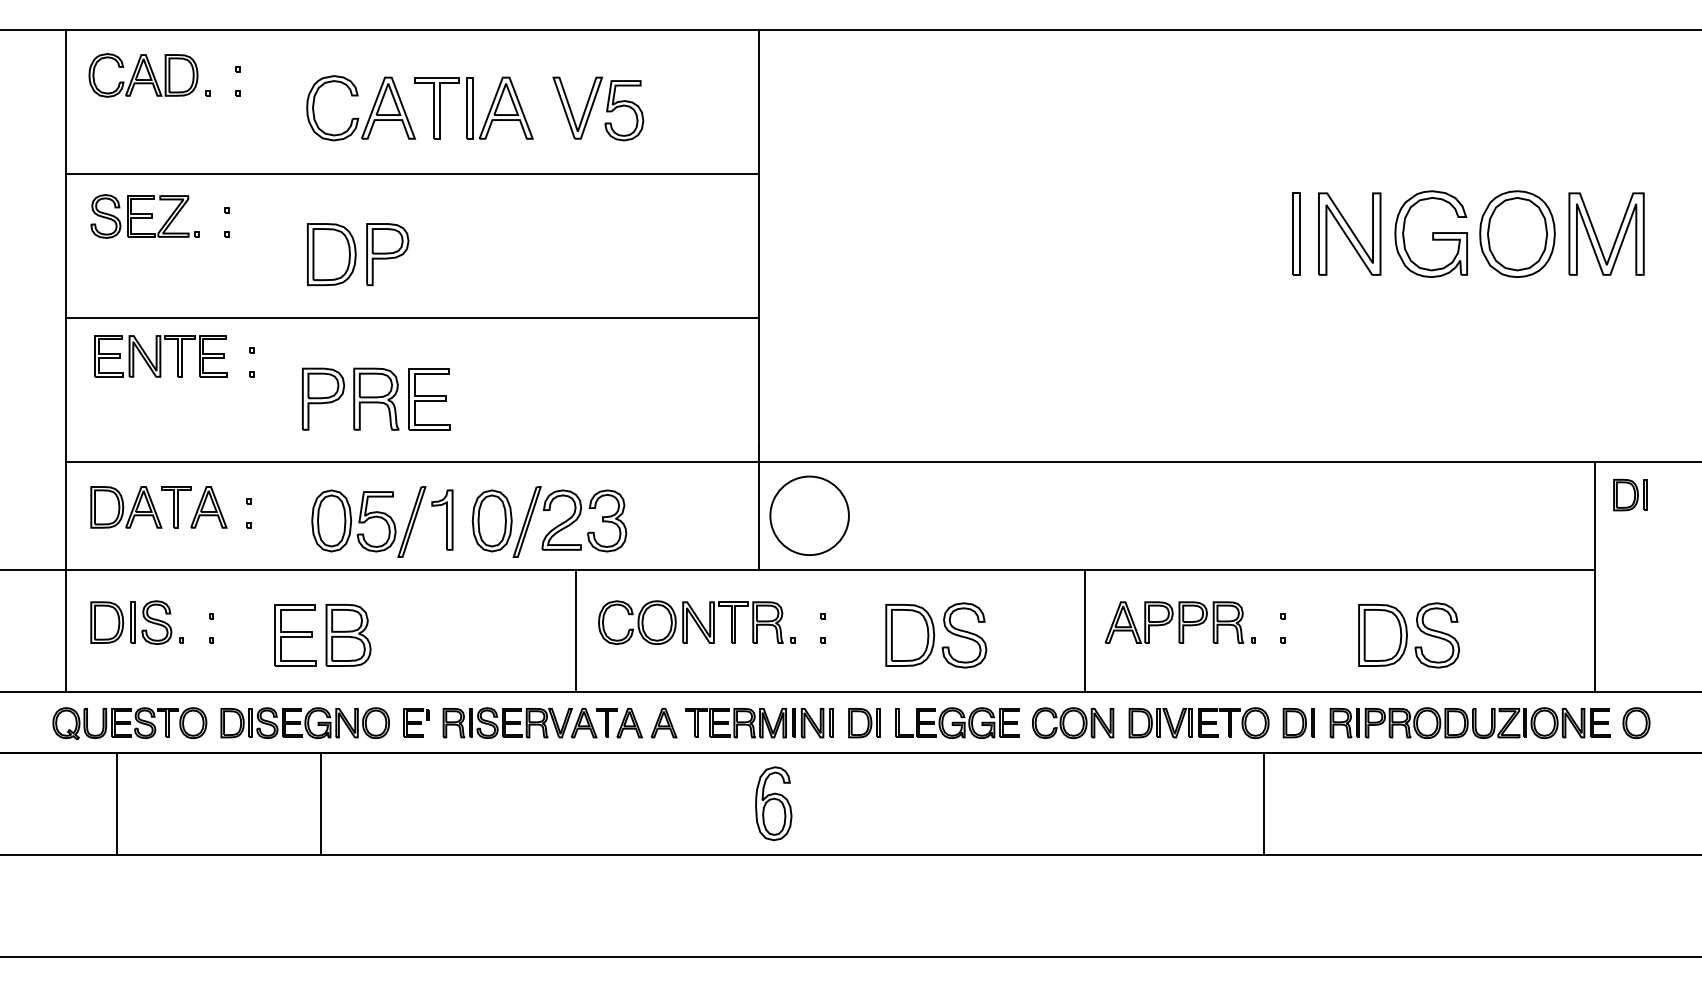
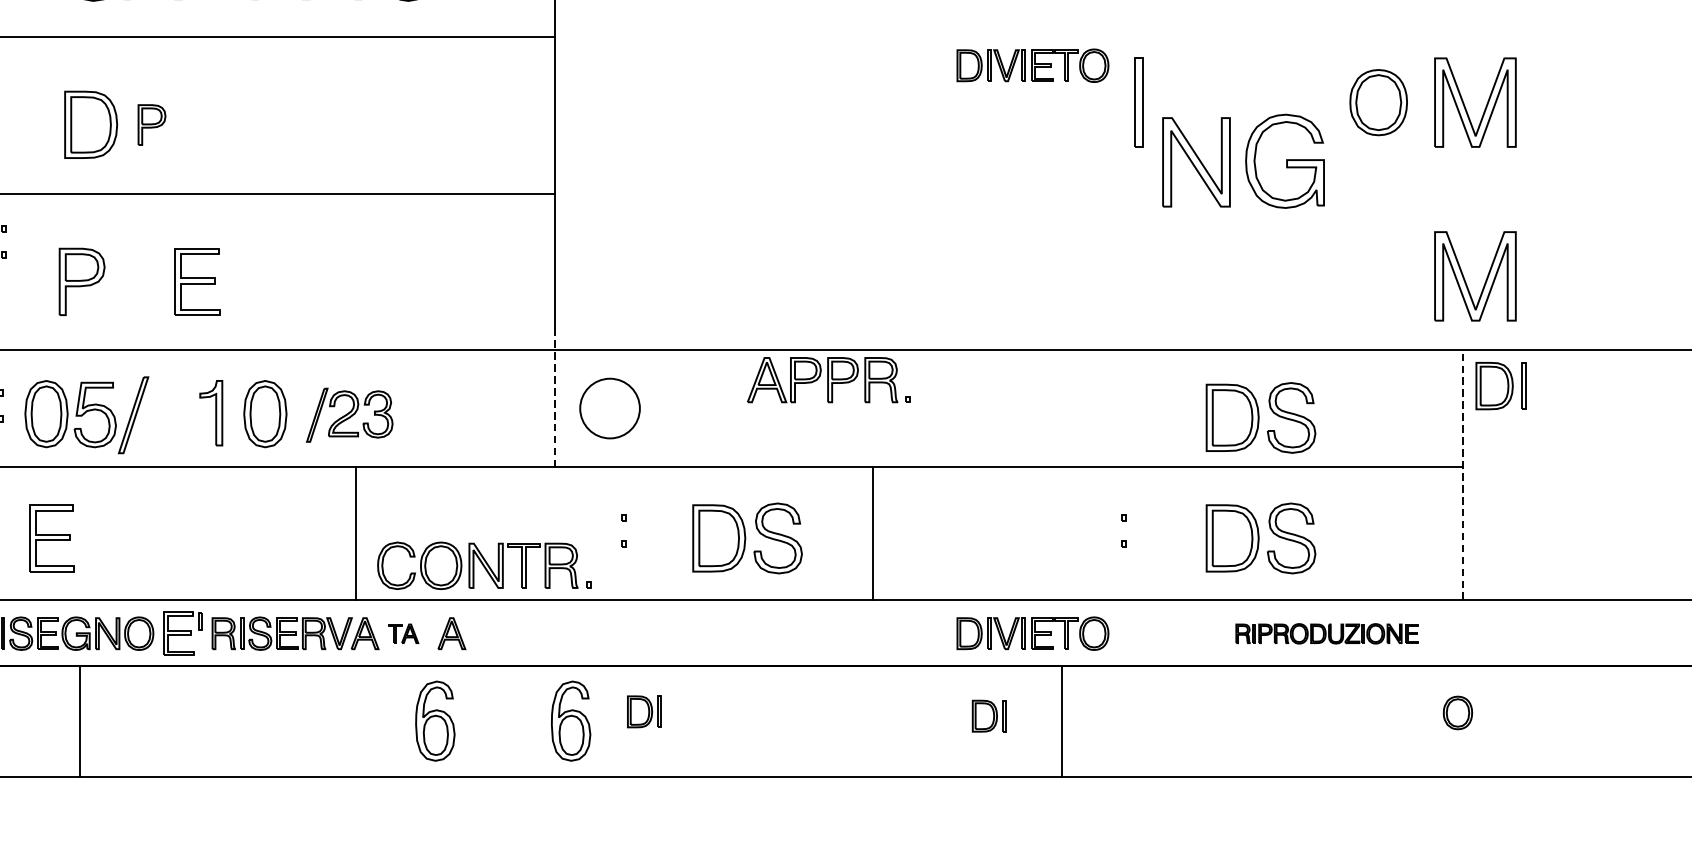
part: (1198, 200) -> (1032, 66), added
part: (1349, 233) -> (1196, 161), moved
part: (1430, 233) -> (1284, 160), moved
part: (1517, 233) -> (1378, 101), size x0.7
part: (387, 254) -> (151, 124), size x0.6
part: (1597, 396) -> (1465, 278), added
part: (376, 398) -> (139, 281), removed
part: (1630, 494) -> (1501, 385), size x1.4
line: (759, 508) -> (555, 400), solid -> dashed
circle: (809, 515) -> (609, 408), size x0.7
part: (368, 521) -> (86, 414), moved
part: (569, 521) -> (349, 414), size x0.7
part: (1409, 524) -> (1261, 417), added
line: (1594, 576) -> (1462, 474), solid -> dashed
part: (696, 622) -> (483, 565), moved
part: (1179, 622) -> (828, 379), moved
line: (1085, 630) -> (872, 533), moved
part: (348, 635) -> (109, 538), removed
part: (416, 722) -> (183, 632), size x1.4
part: (619, 723) -> (403, 634), size x0.6
part: (759, 723) -> (555, 634), removed
part: (864, 723) -> (644, 712), moved
part: (957, 723) -> (770, 634), removed
part: (1073, 723) -> (896, 634), removed
part: (1298, 723) -> (988, 716), moved
part: (1469, 723) -> (1326, 634), size x0.6
part: (1636, 723) -> (1457, 713), moved
part: (648, 803) -> (435, 720), added
line: (1263, 804) -> (1061, 722), moved

